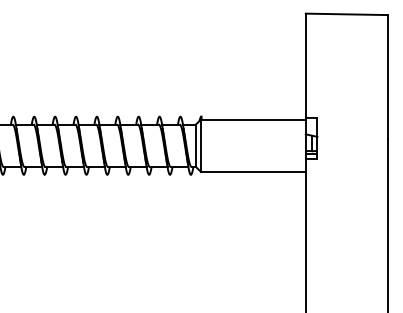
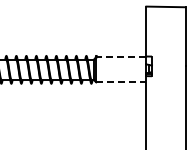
line: (253, 119) -> (121, 57), solid -> dashed
line: (253, 172) -> (121, 82), solid -> dashed

